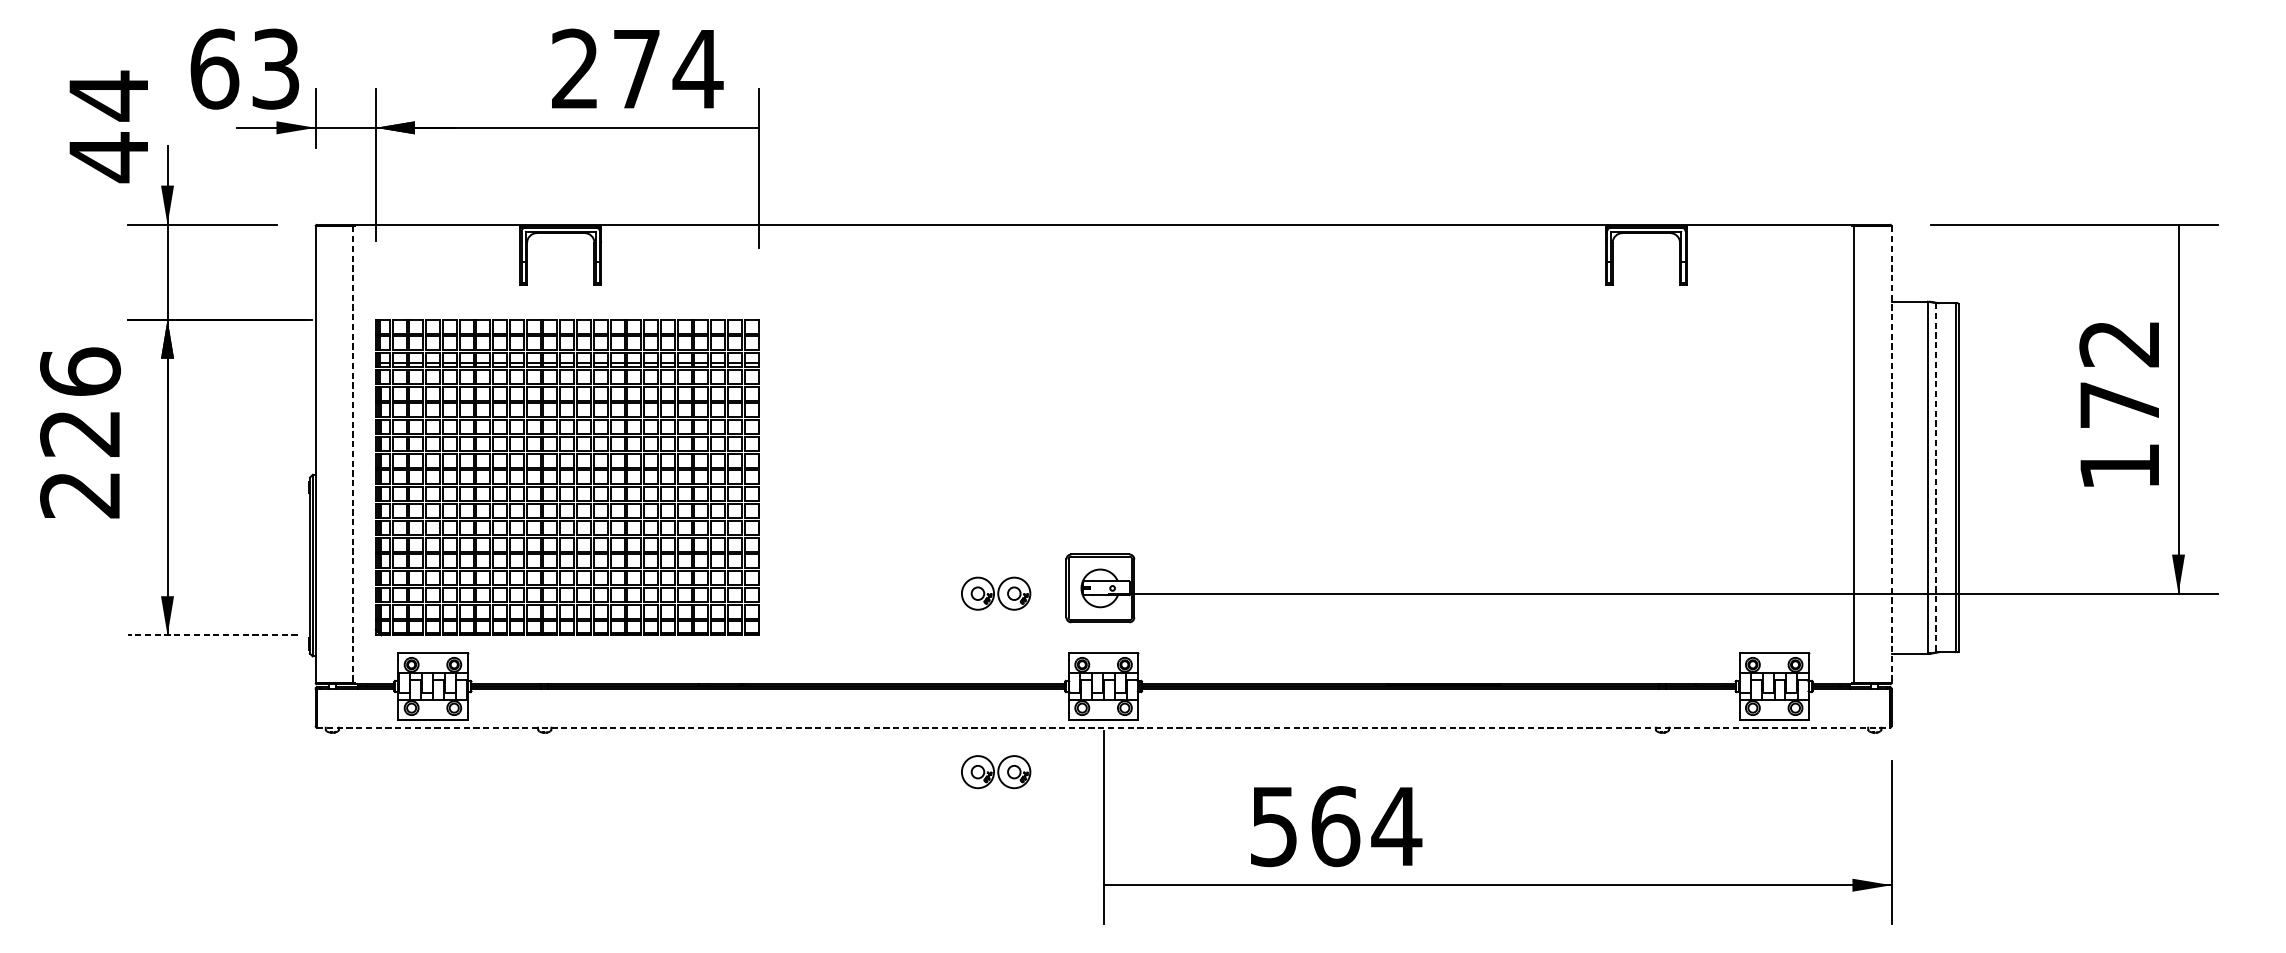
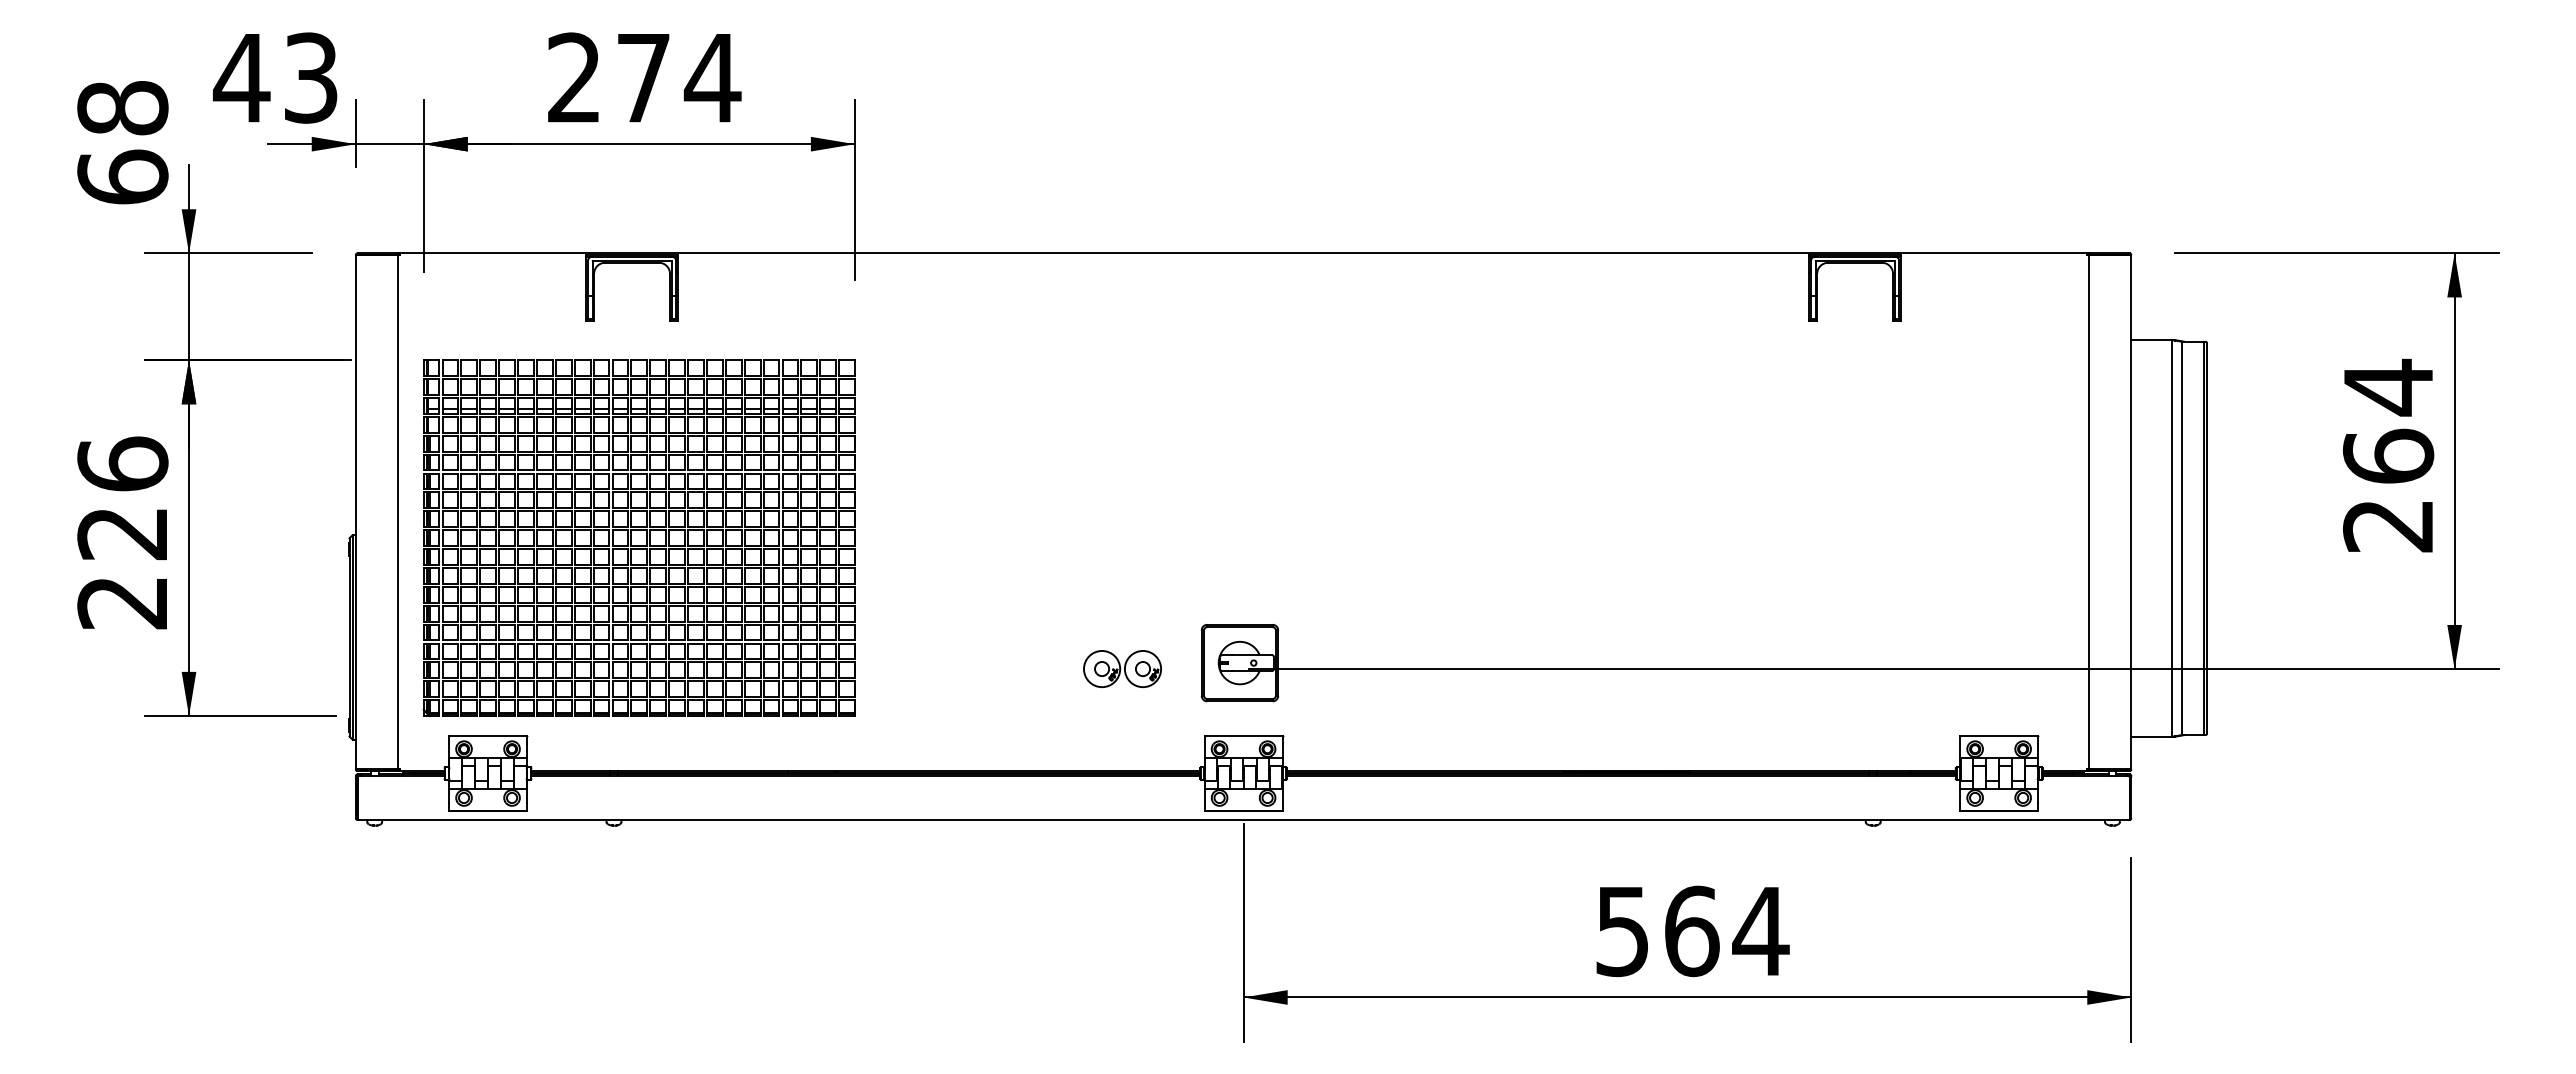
text: (214, 68) -> (241, 77), 63 -> 43
text: (637, 68) -> (644, 77), moved
text: (108, 126) -> (122, 142), 44 -> 68
fill: (738, 127) -> (832, 143), added
fill: (2178, 244) -> (2454, 275), added
text: (2119, 404) -> (2388, 455), 172 -> 264
text: (80, 432) -> (122, 532), moved
line: (353, 454) -> (398, 512), dashed -> solid
line: (1891, 454) -> (2131, 512), dashed -> solid
line: (1936, 477) -> (2181, 538), dashed -> solid
line: (212, 634) -> (239, 715), dashed -> solid
line: (1104, 728) -> (1244, 820), dashed -> solid
part: (996, 771) -> (1122, 869), removed
text: (1336, 826) -> (1692, 931), moved
fill: (1123, 885) -> (1265, 997), added

